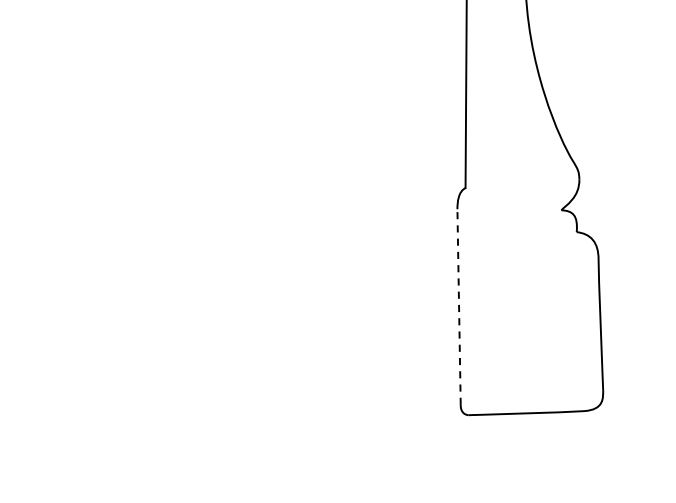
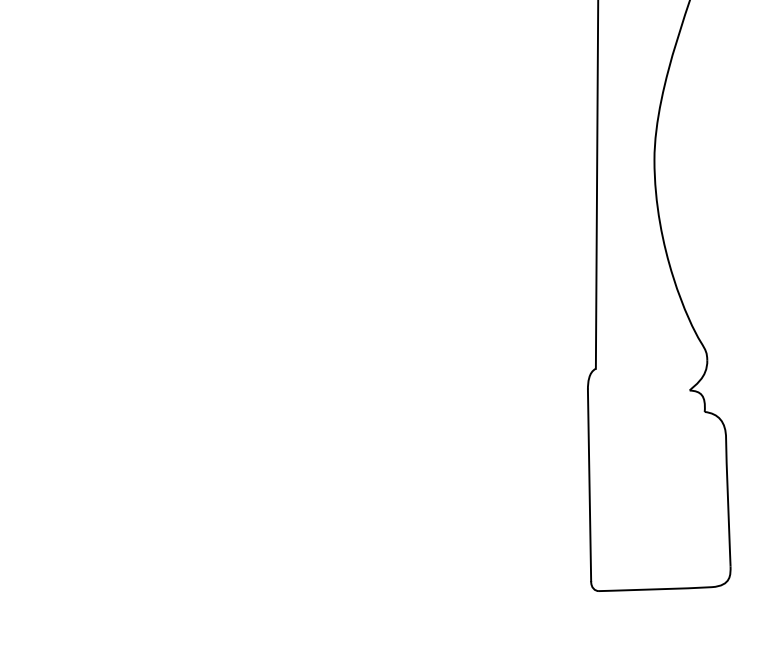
line: (459, 307) -> (589, 485), dashed -> solid

